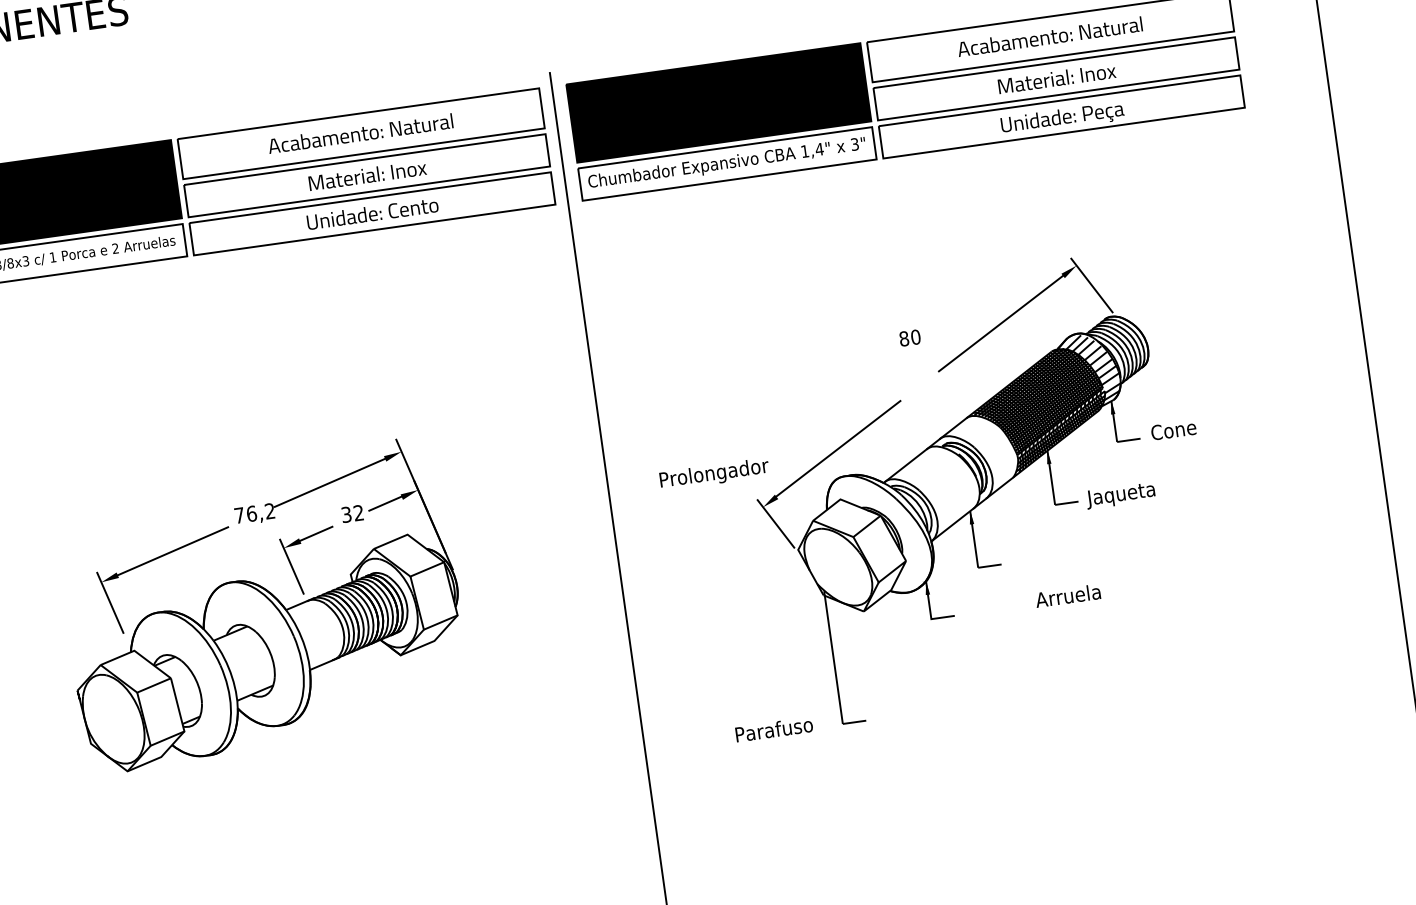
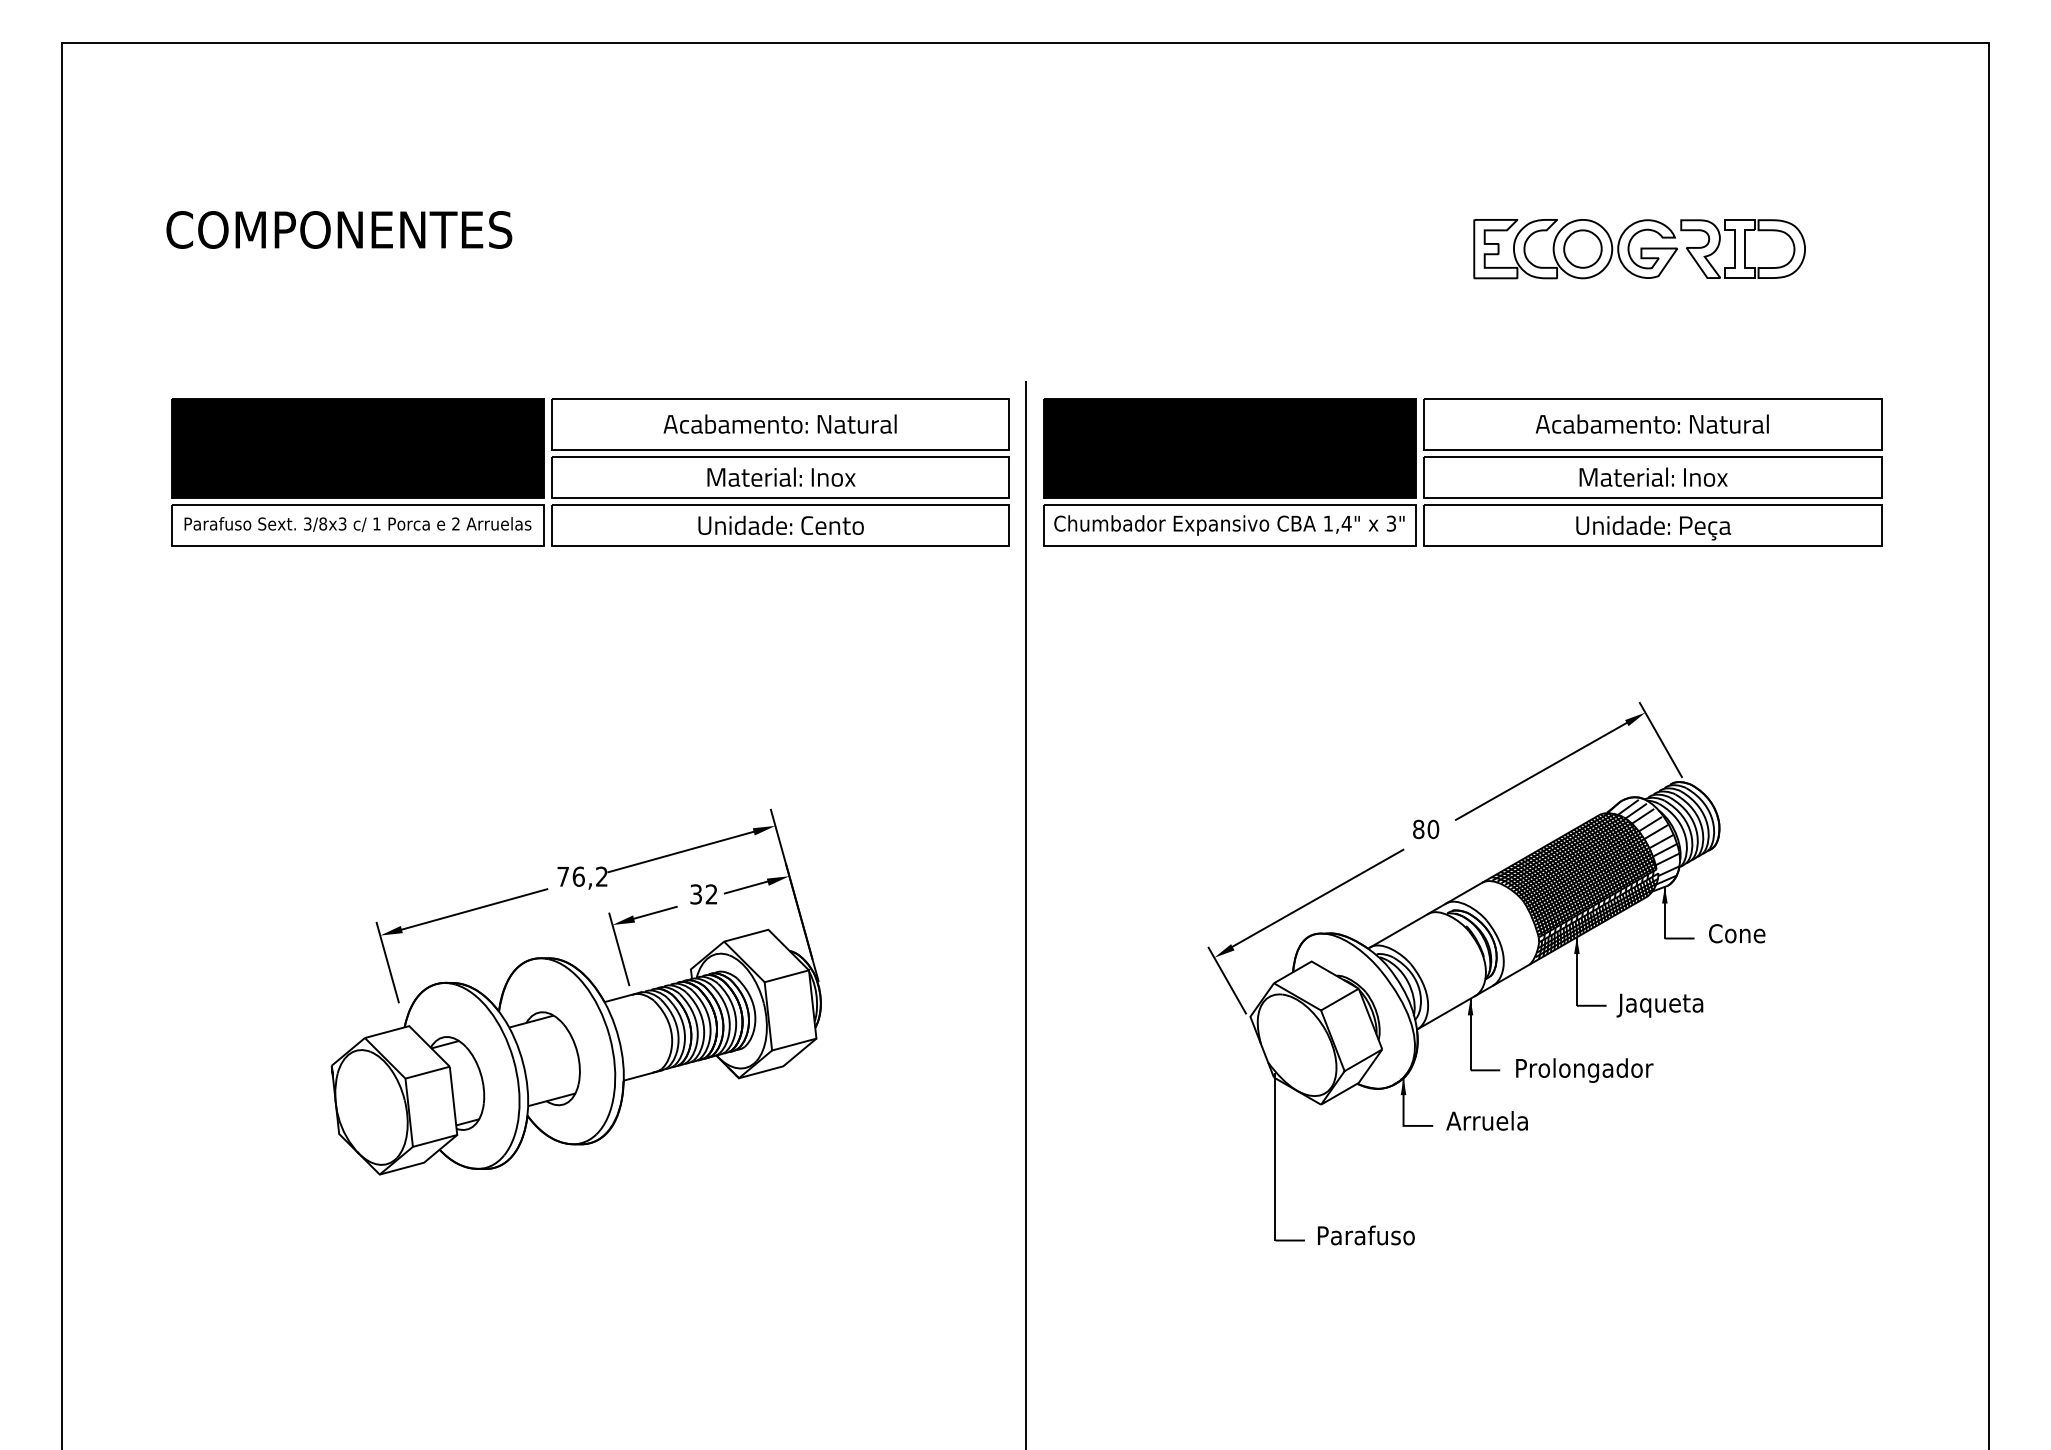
text: (910, 338) -> (1426, 829), moved
text: (714, 474) -> (1584, 1070), moved
text: (1067, 595) -> (1486, 1120), moved
text: (774, 729) -> (1366, 1235), moved

